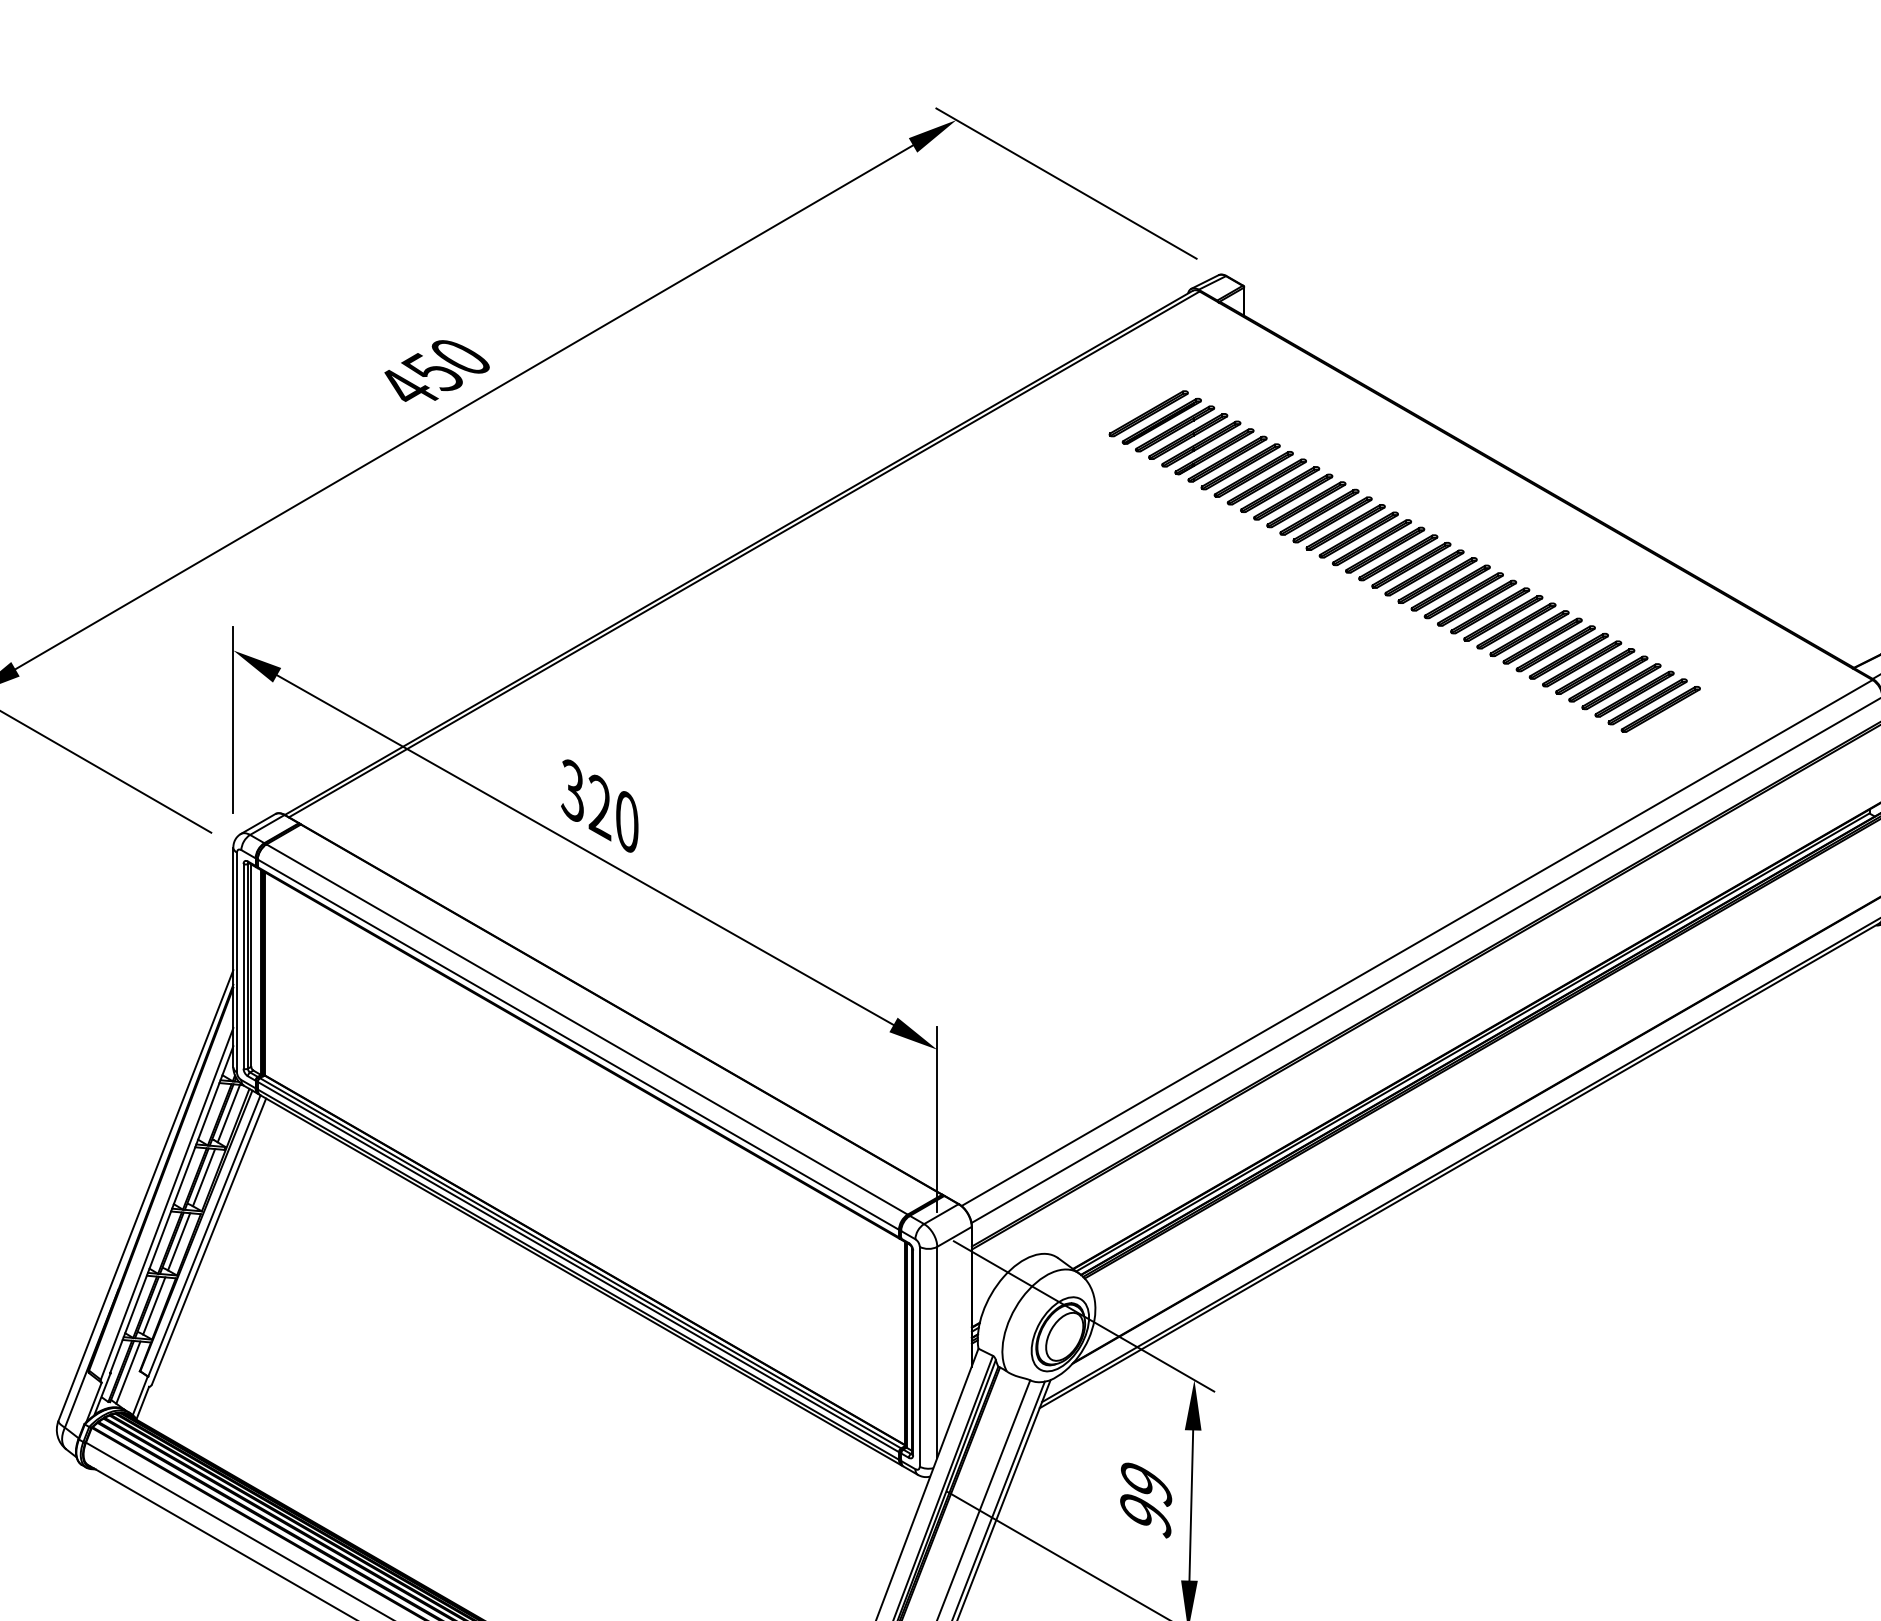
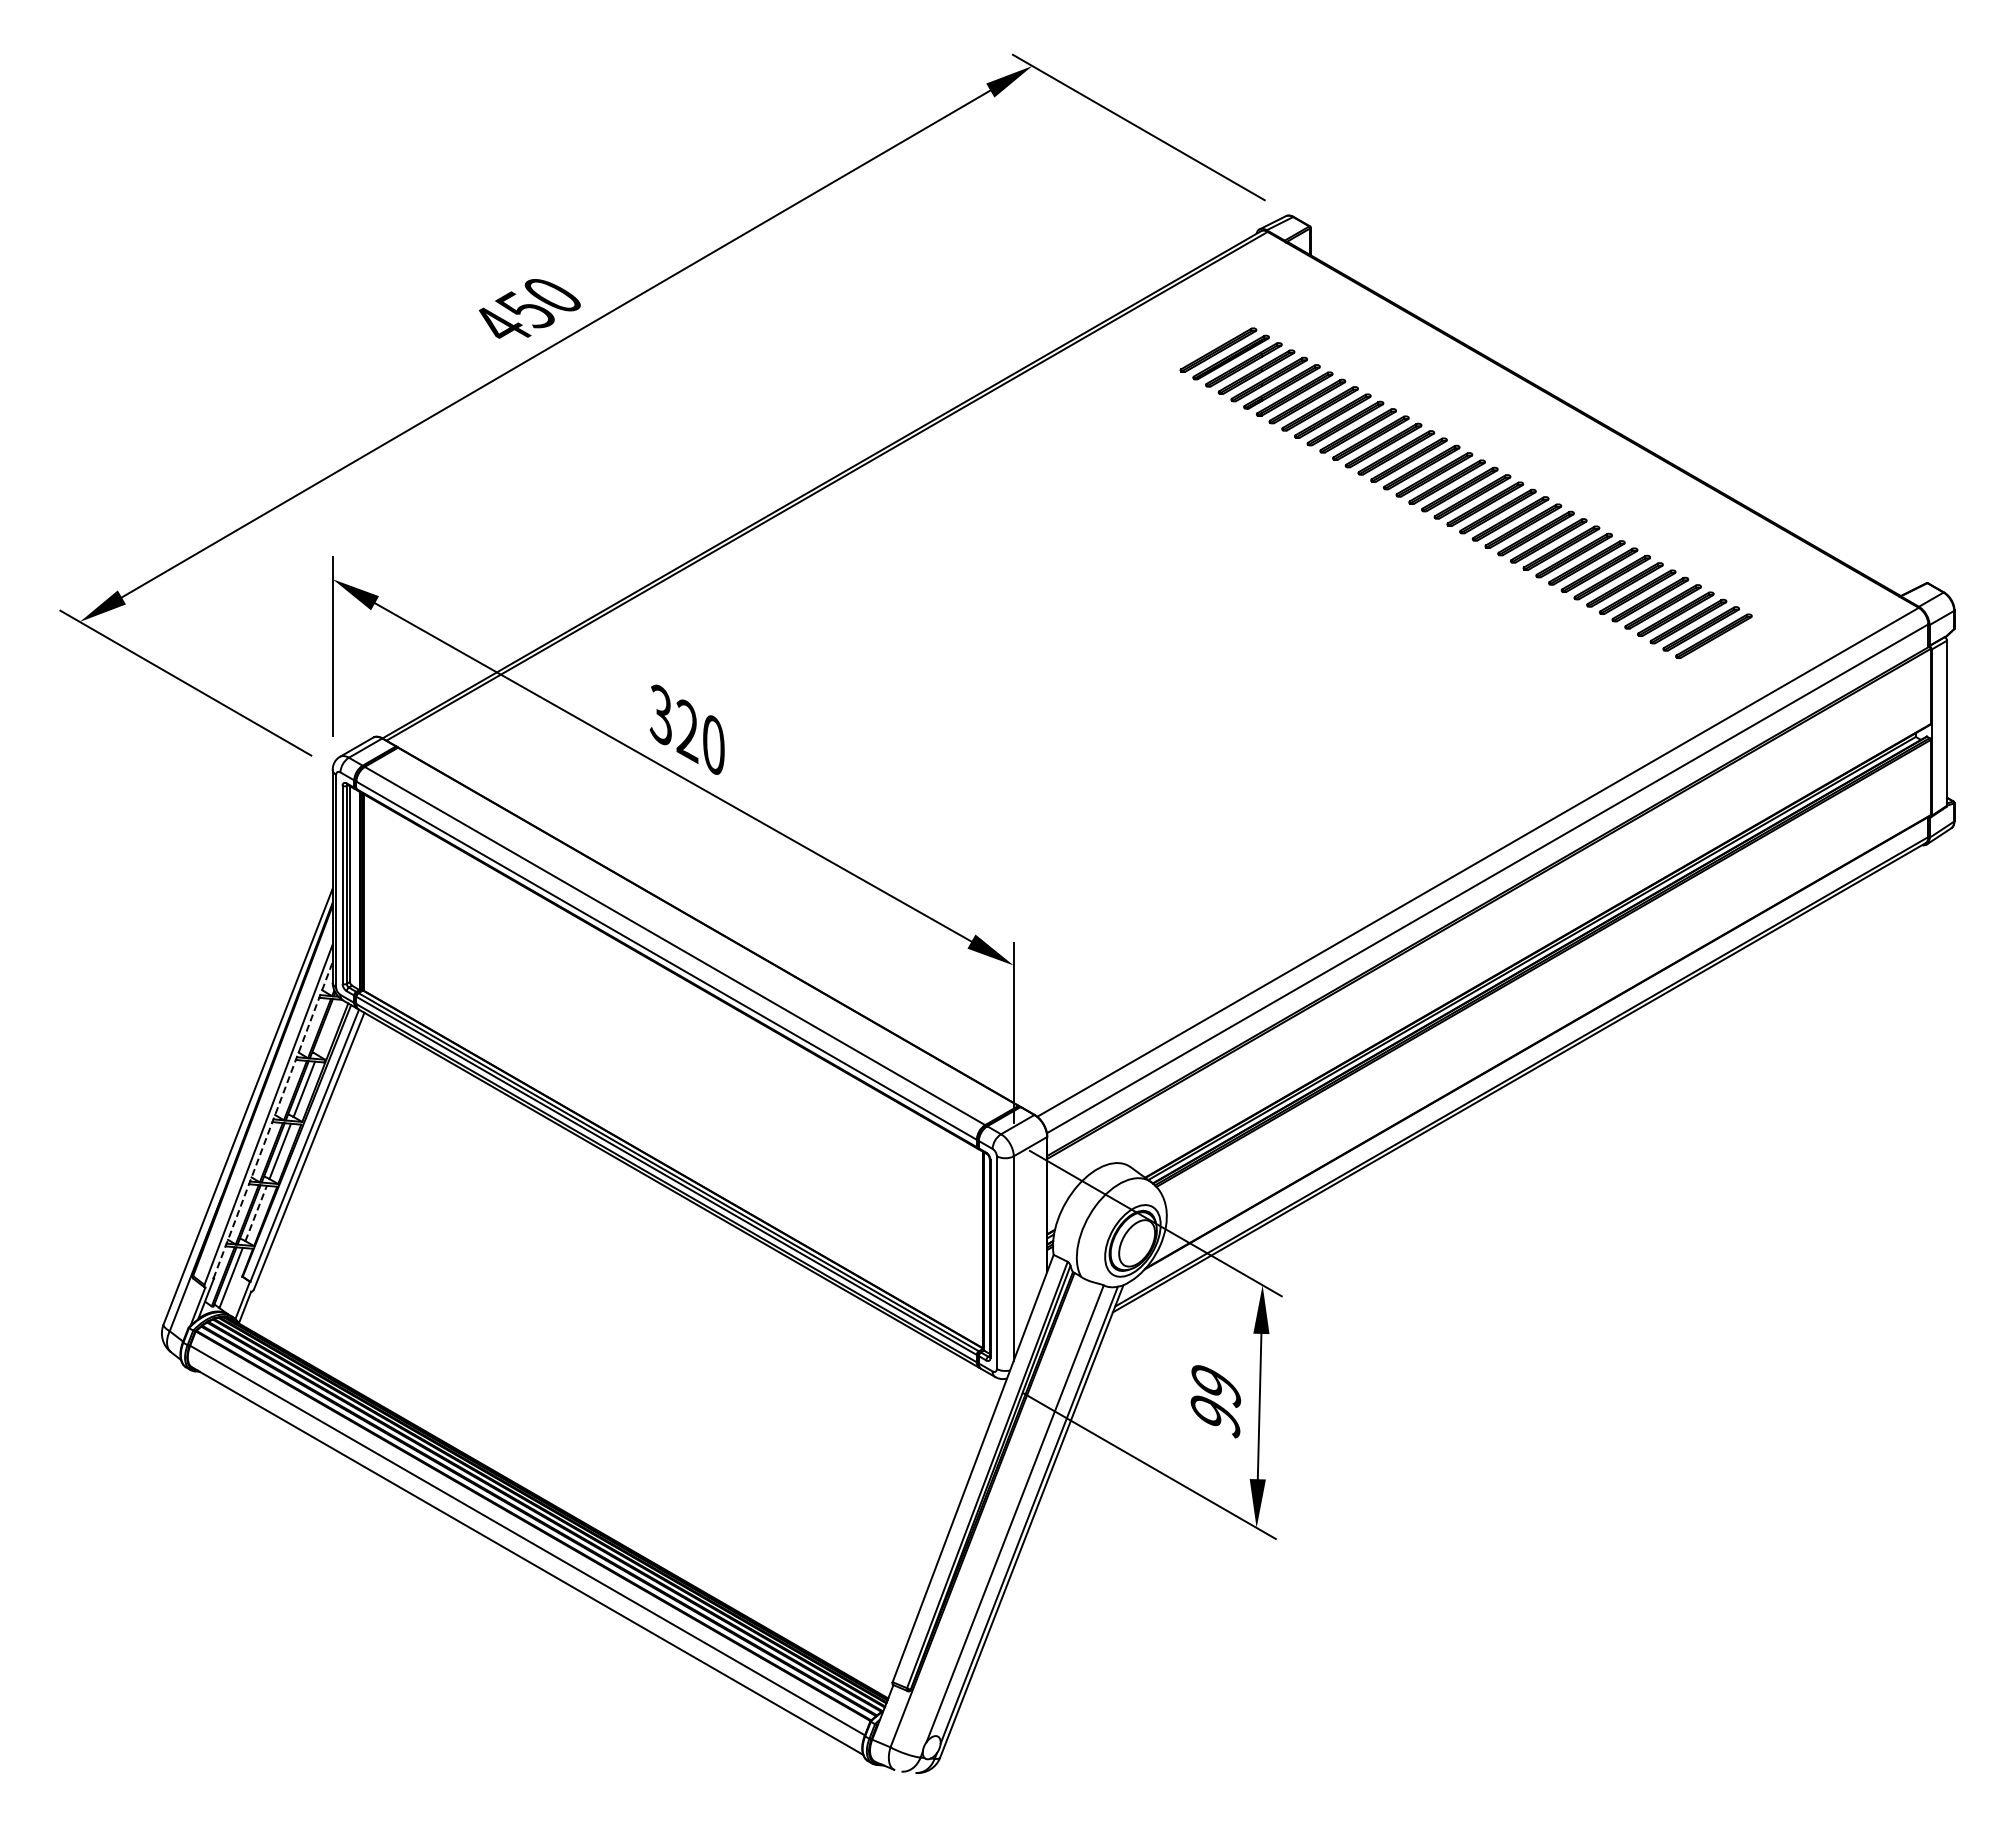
line: (229, 1113) -> (328, 1027), removed
line: (172, 1208) -> (273, 1119), solid -> dashed
line: (154, 1305) -> (256, 1213), solid -> dashed

